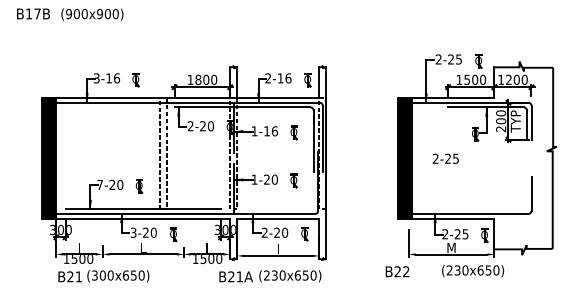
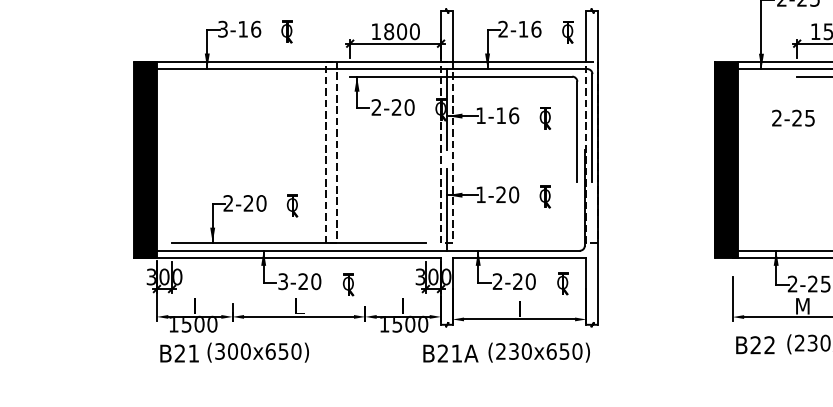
text: (445, 158) -> (792, 117), moved
text: (99, 184) -> (227, 202), 7-20 -> 2-20
text: (397, 271) -> (755, 344), moved

